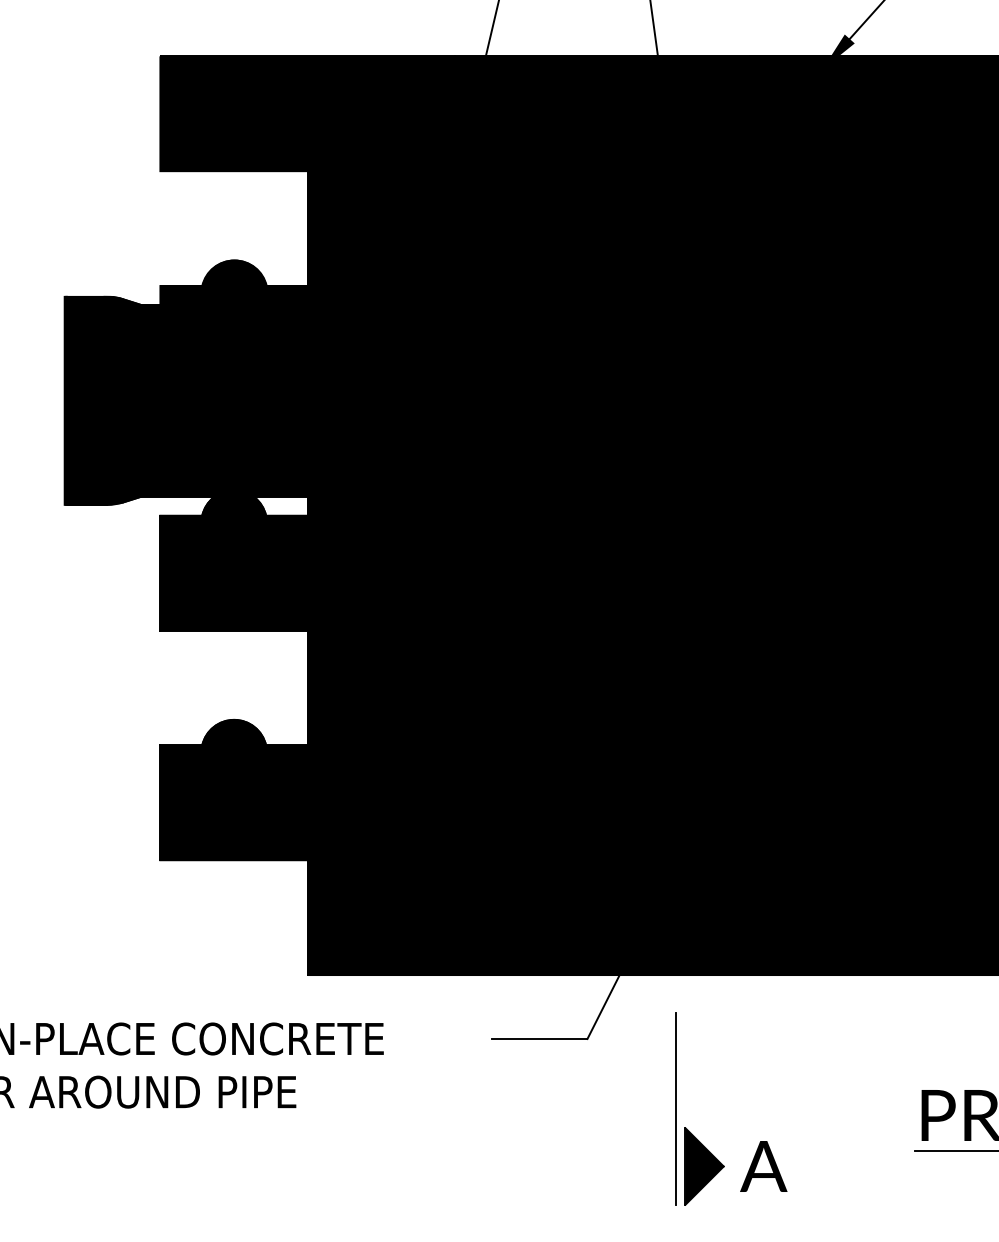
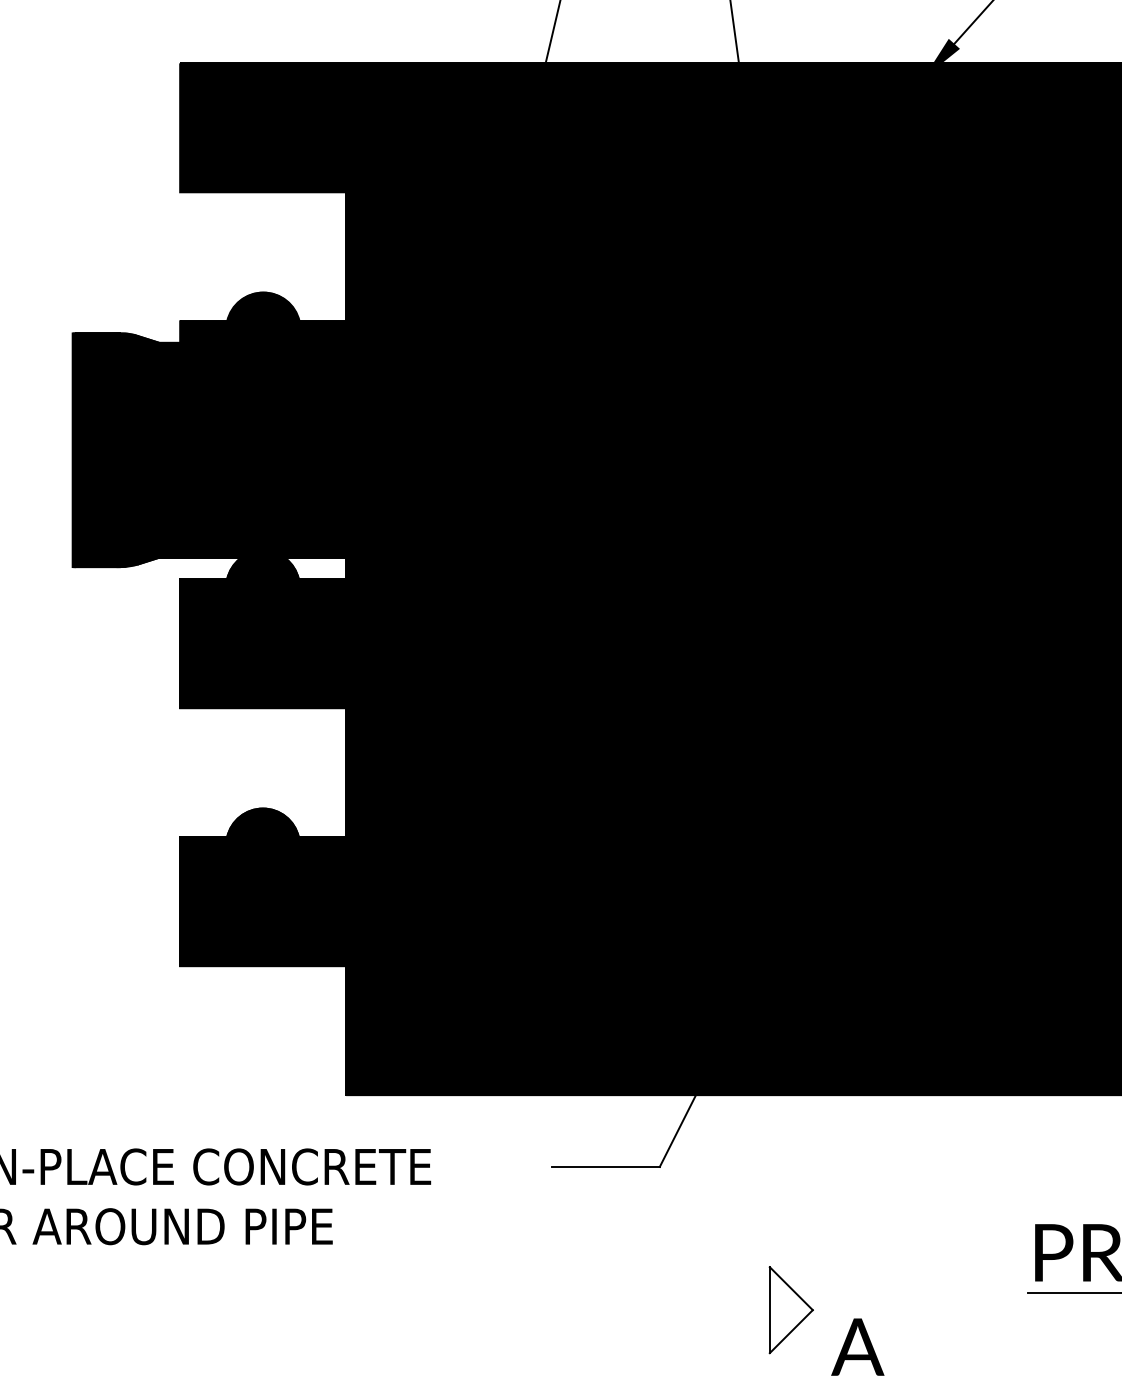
line: (675, 1108) -> (758, 1245), removed
text: (763, 1165) -> (857, 1346), moved
fill: (703, 1166) -> (790, 1310), removed

